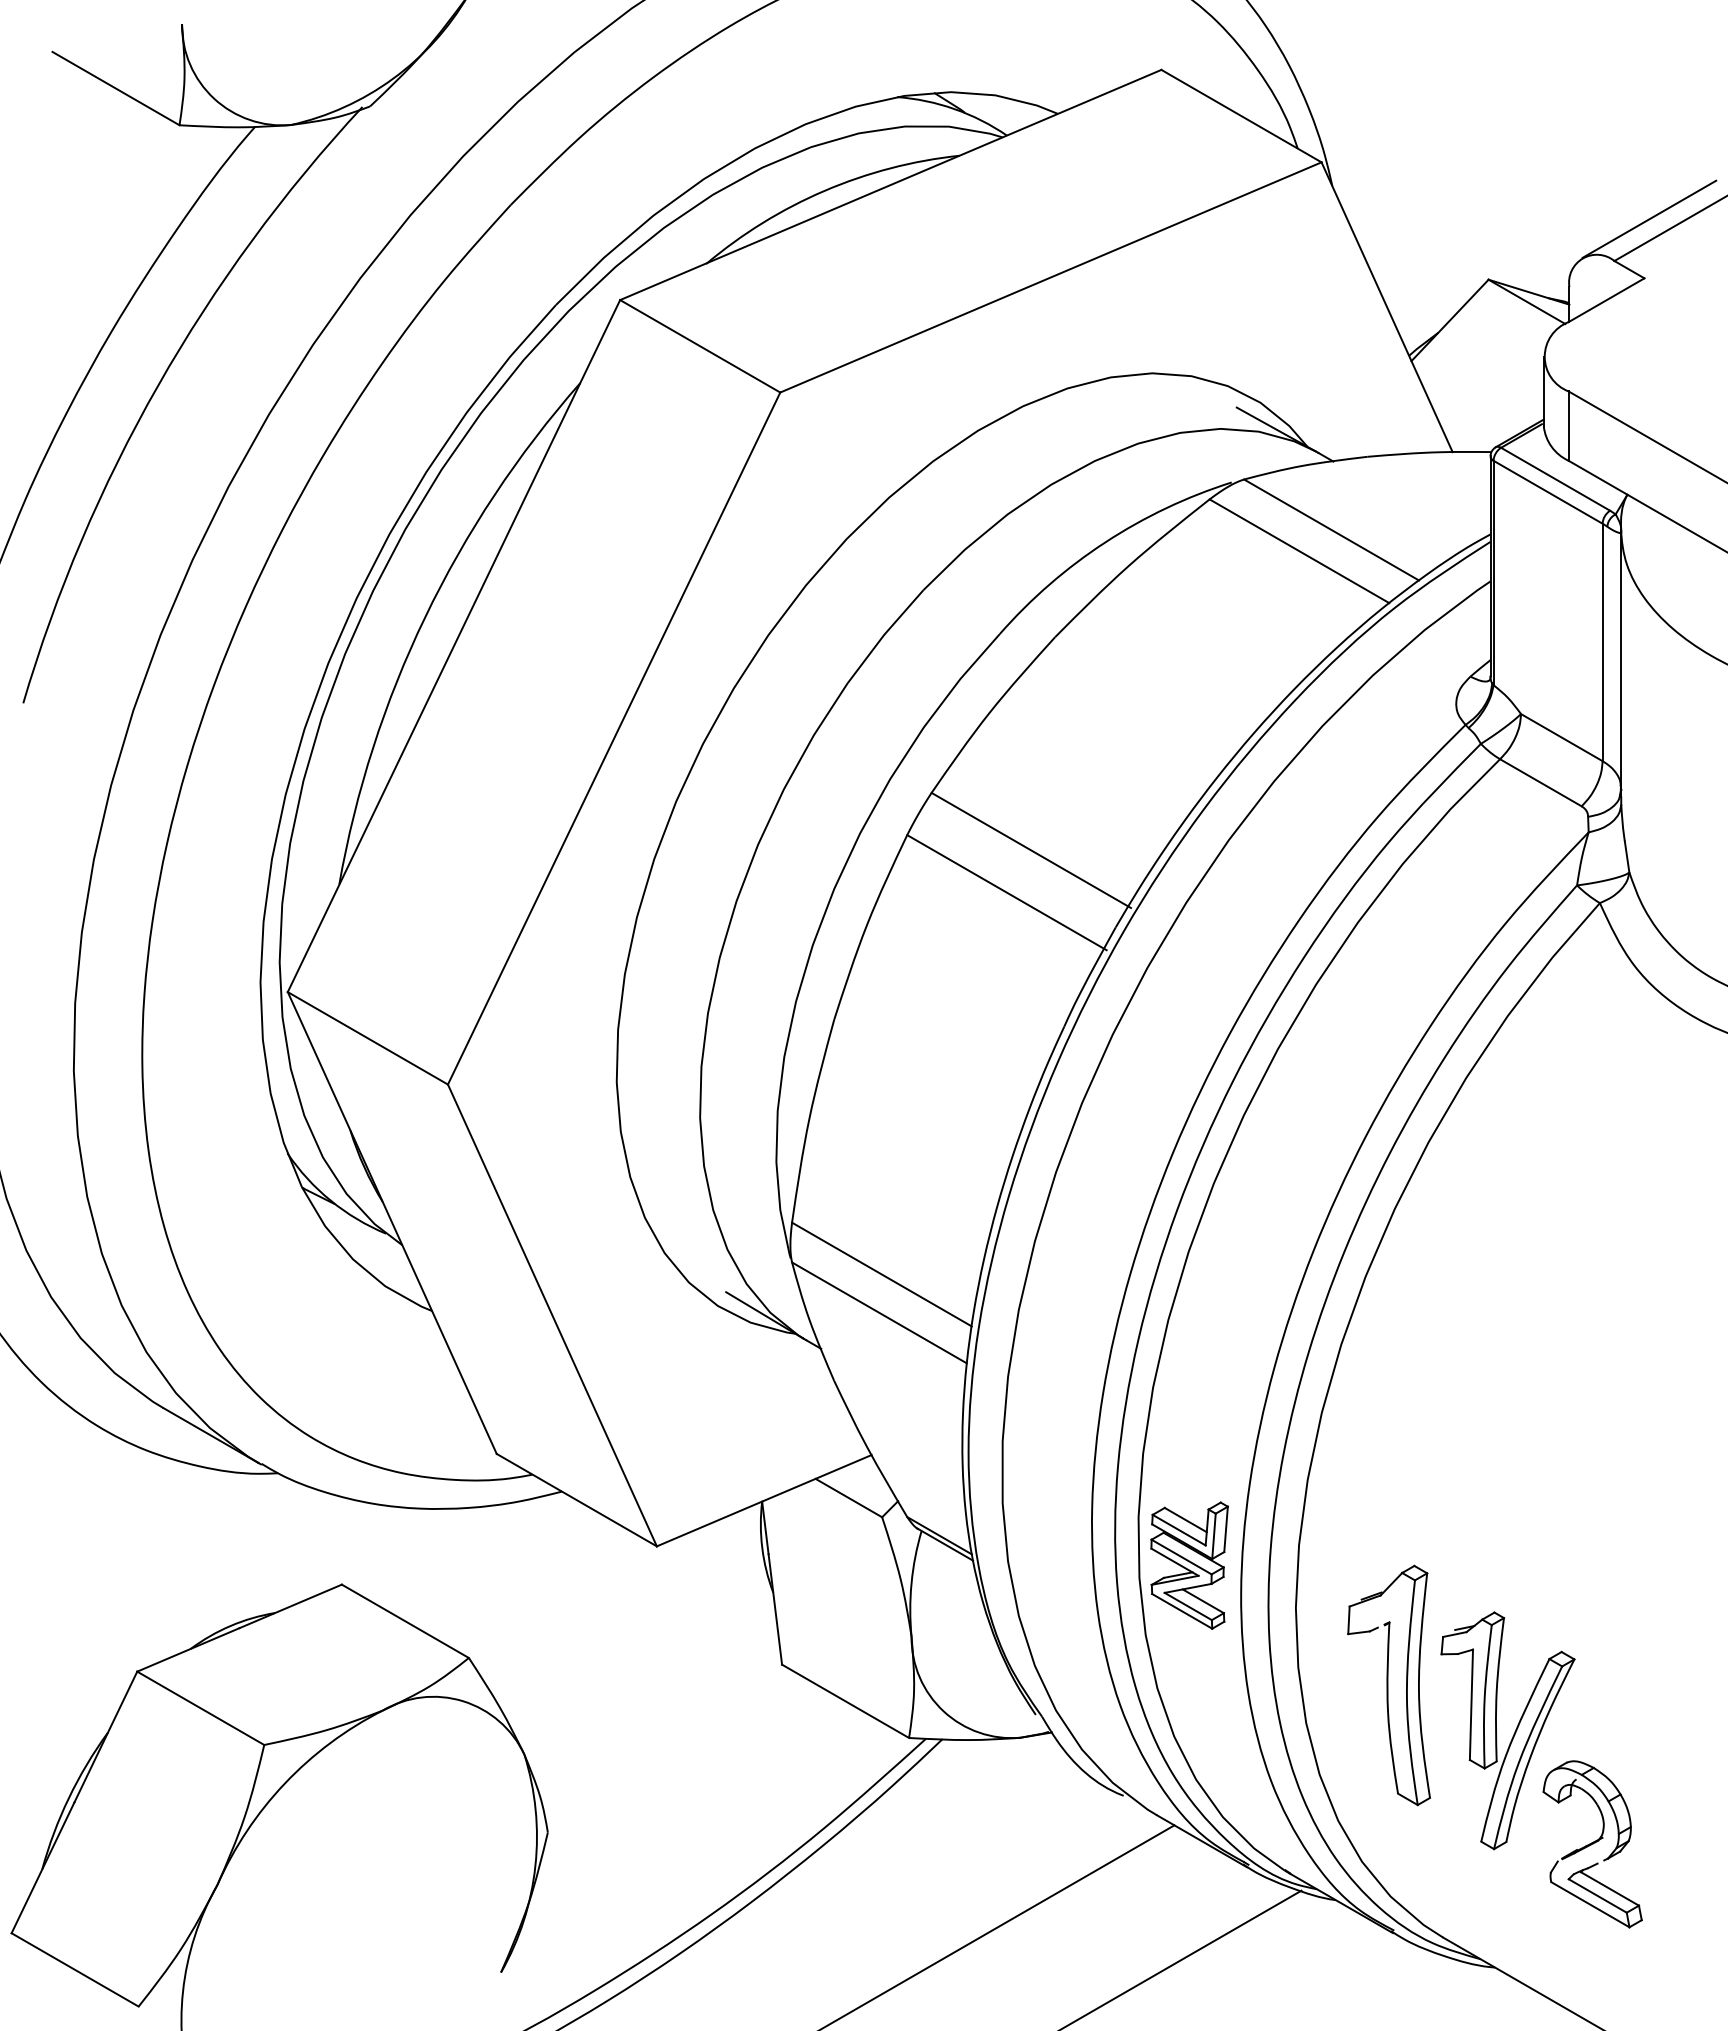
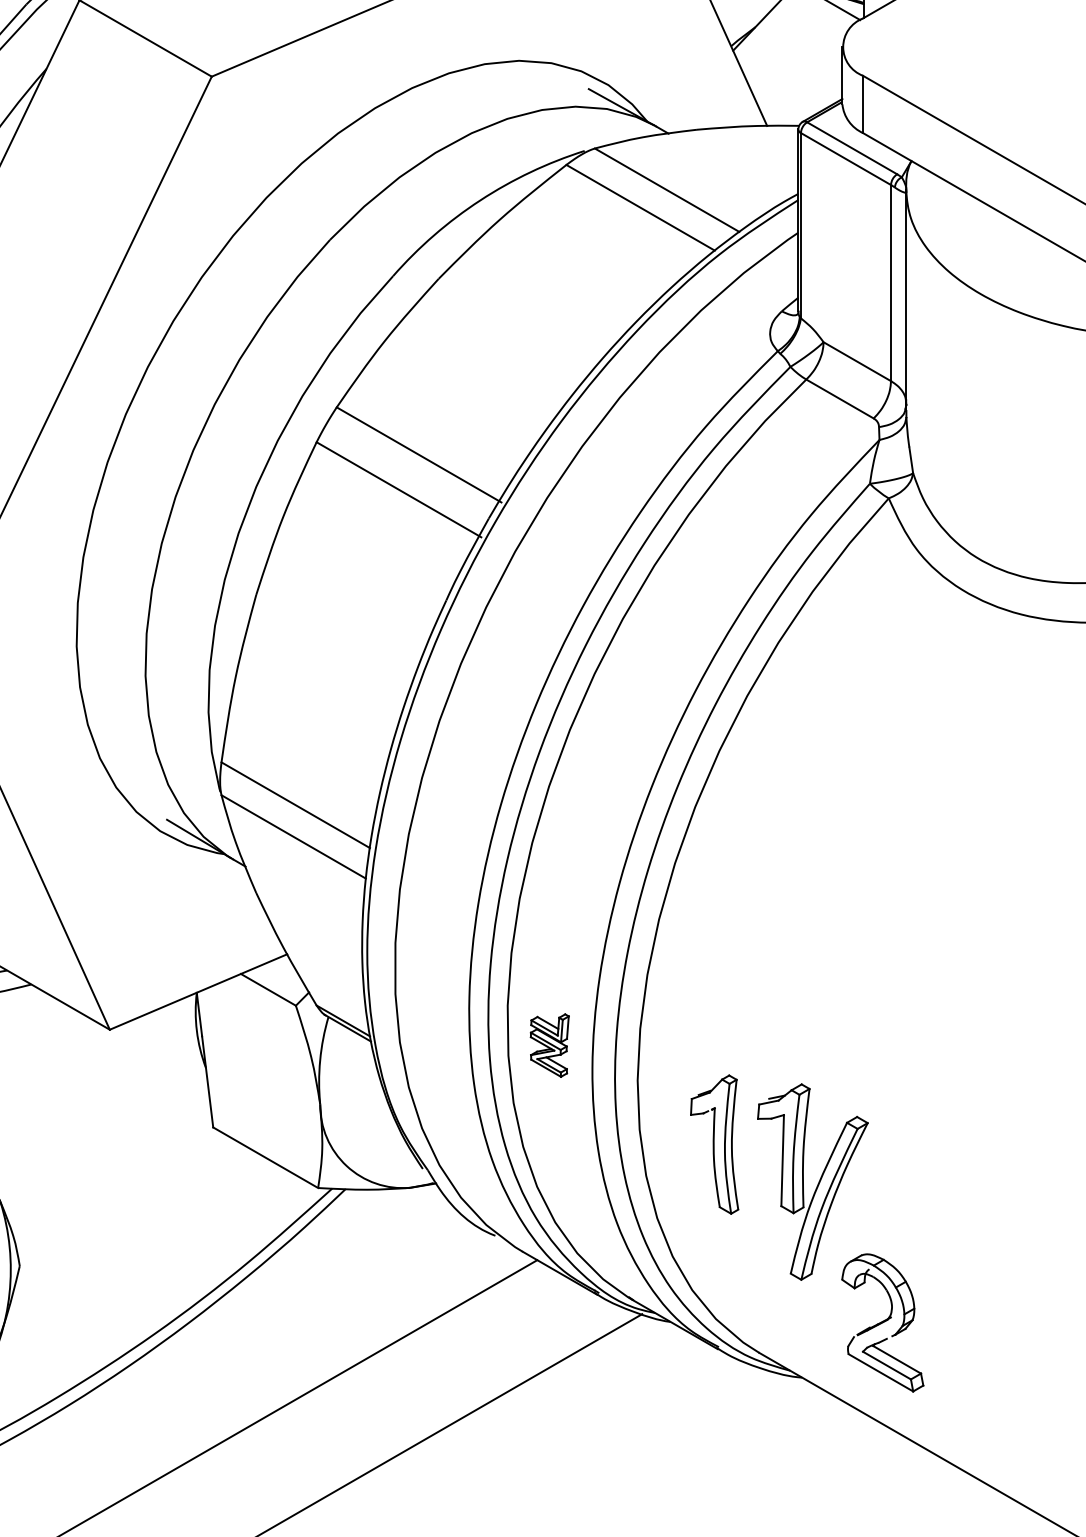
part: (1189, 1565) -> (549, 1045), size x0.6
part: (1388, 1685) -> (714, 1144), size x0.7
part: (1592, 1844) -> (882, 1323), moved

